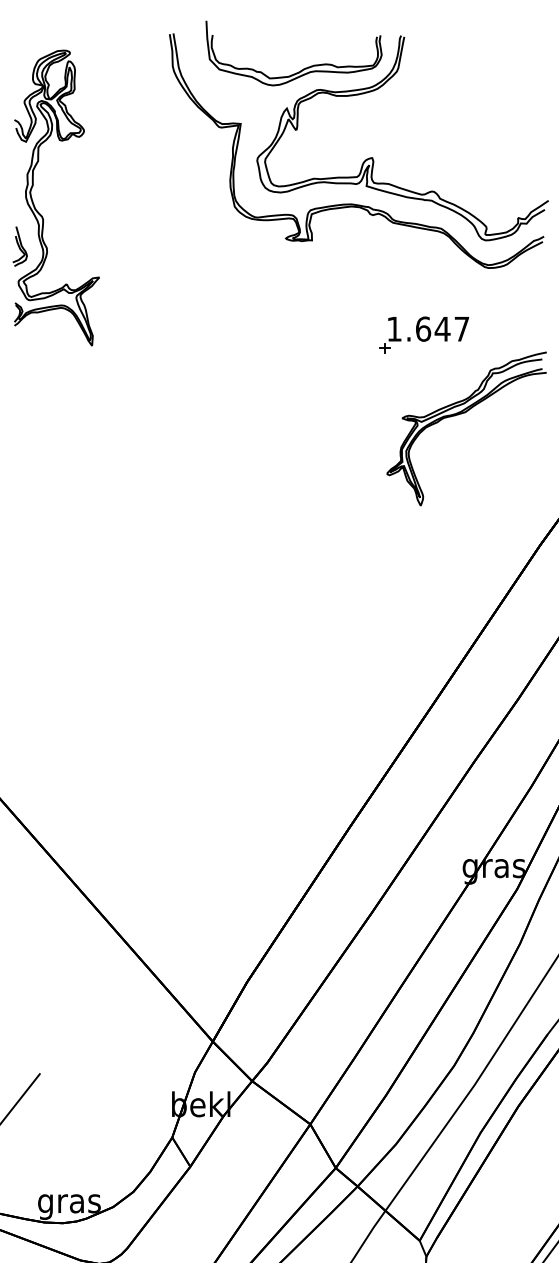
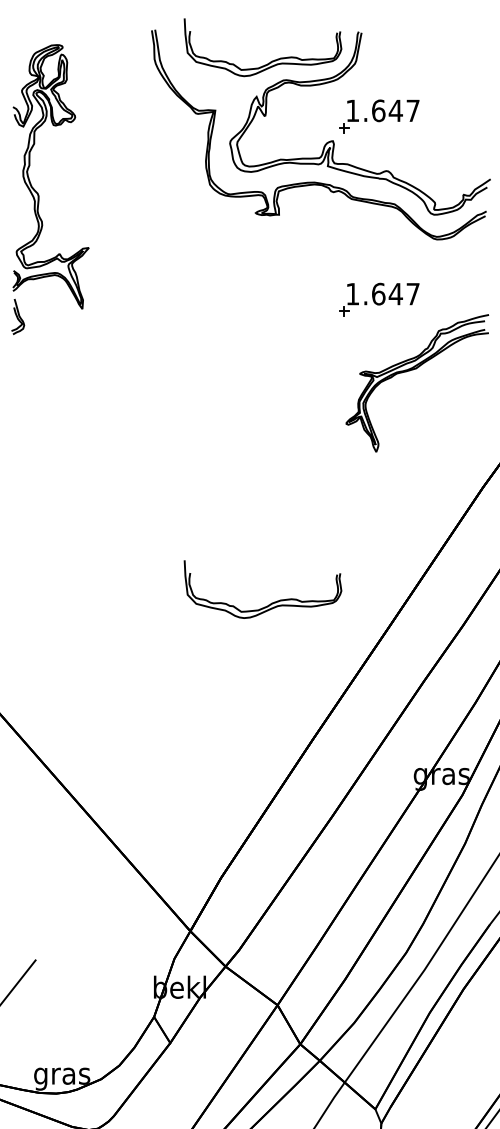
part: (423, 129) -> (378, 115), added
part: (19, 246) -> (17, 316), moved
part: (301, 675) -> (269, 603), added

